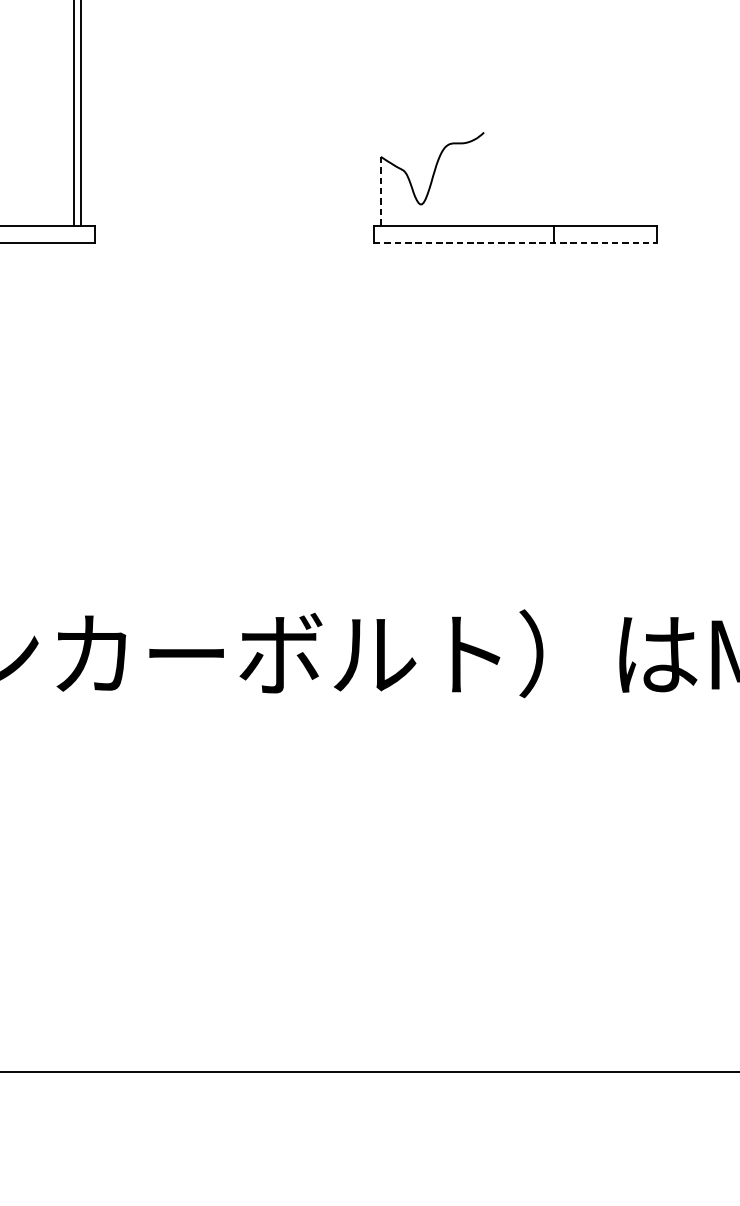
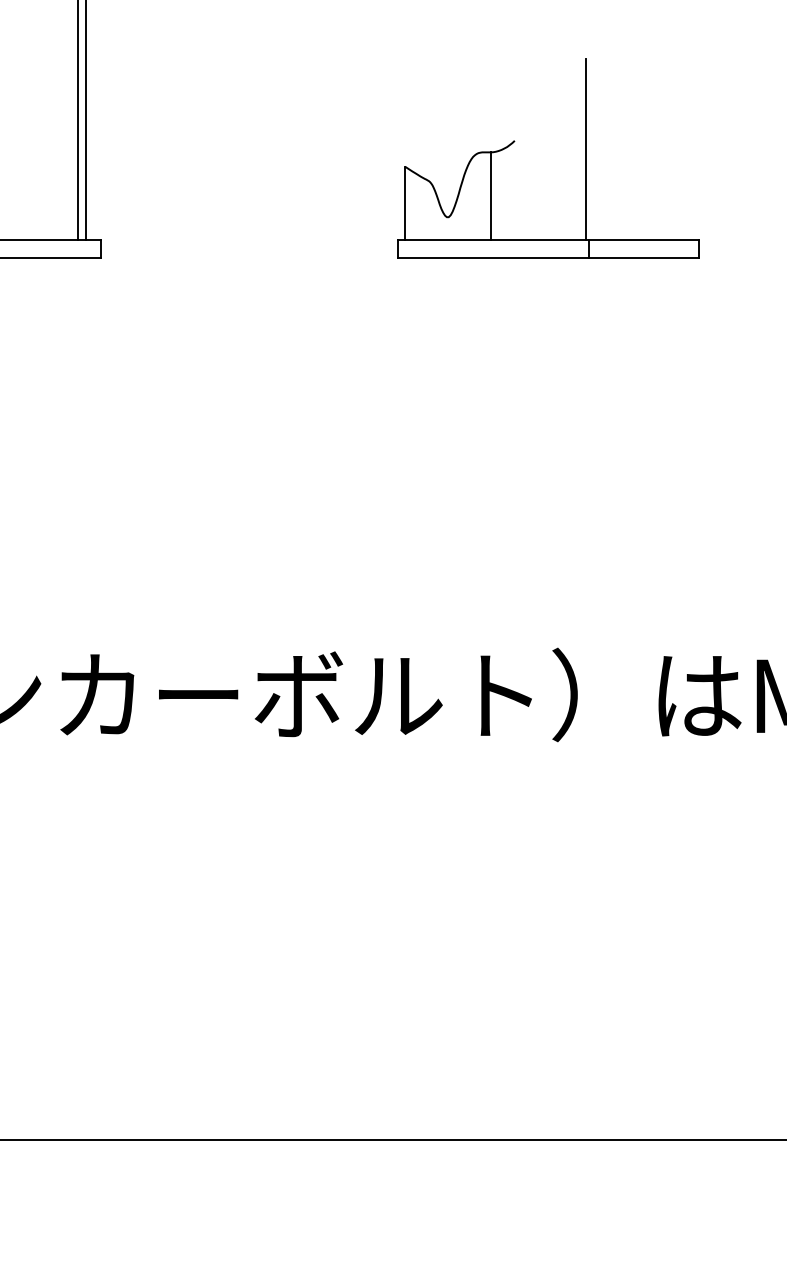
line: (550, 139) -> (585, 148), added
line: (461, 183) -> (490, 195), added
line: (381, 191) -> (405, 203), dashed -> solid
line: (515, 243) -> (548, 258), dashed -> solid

